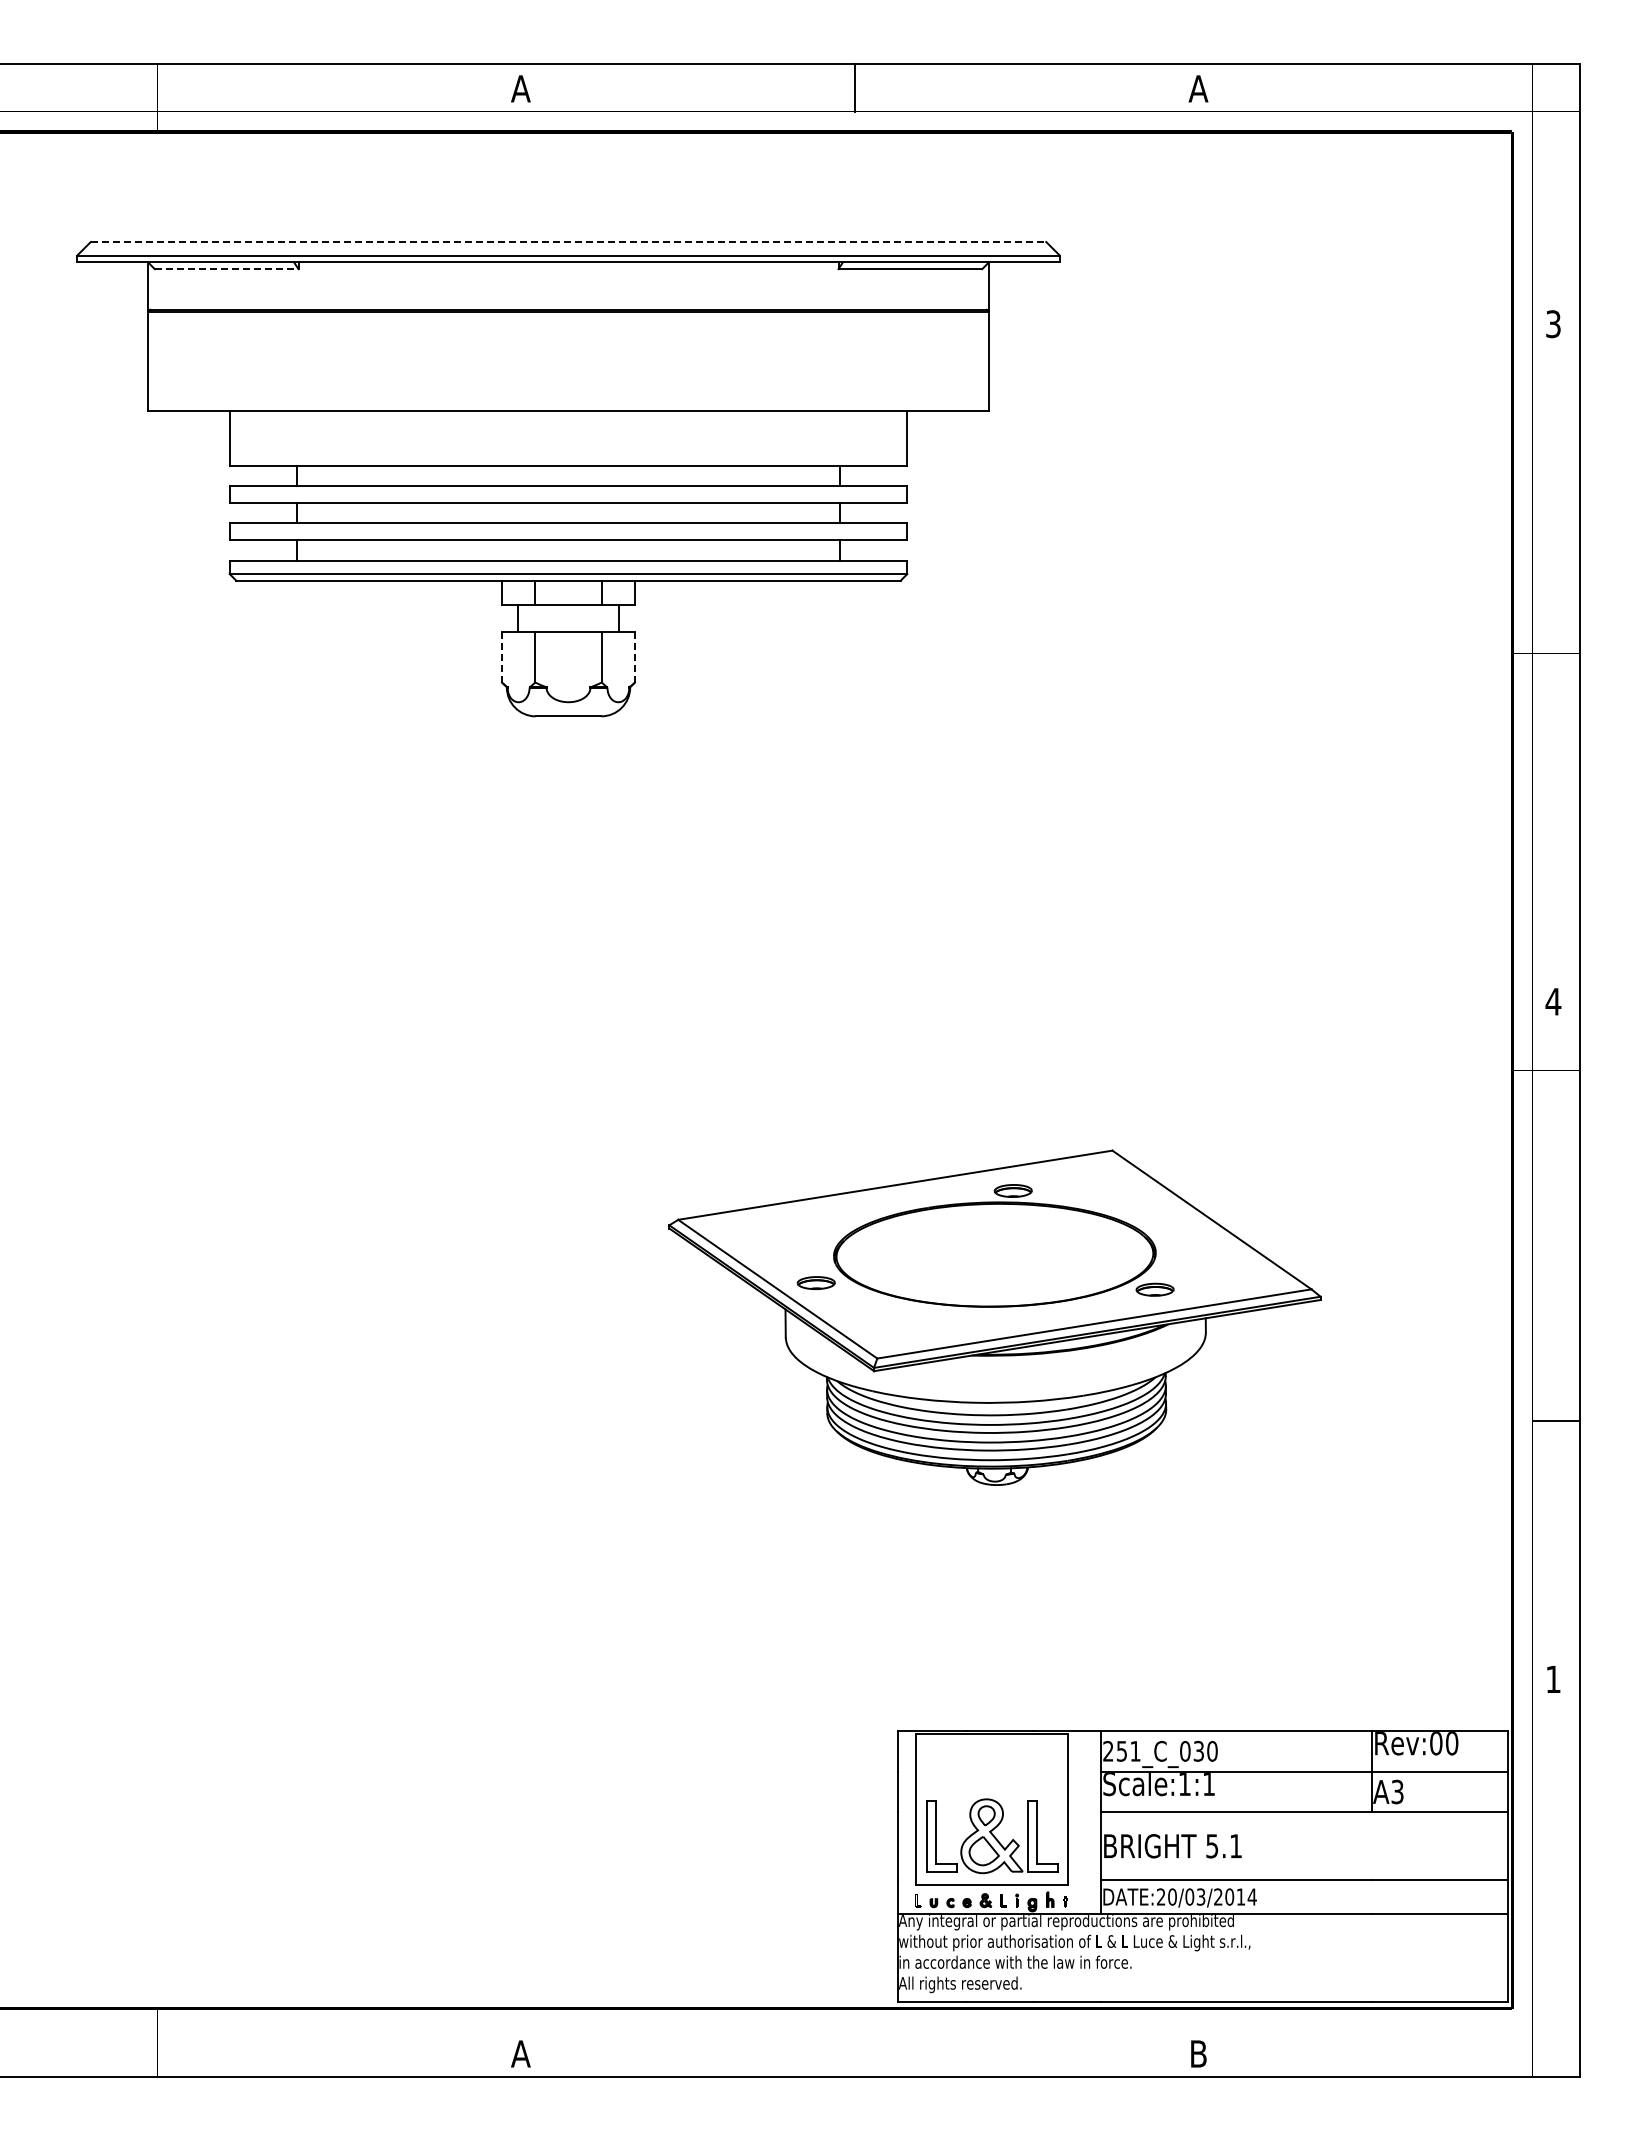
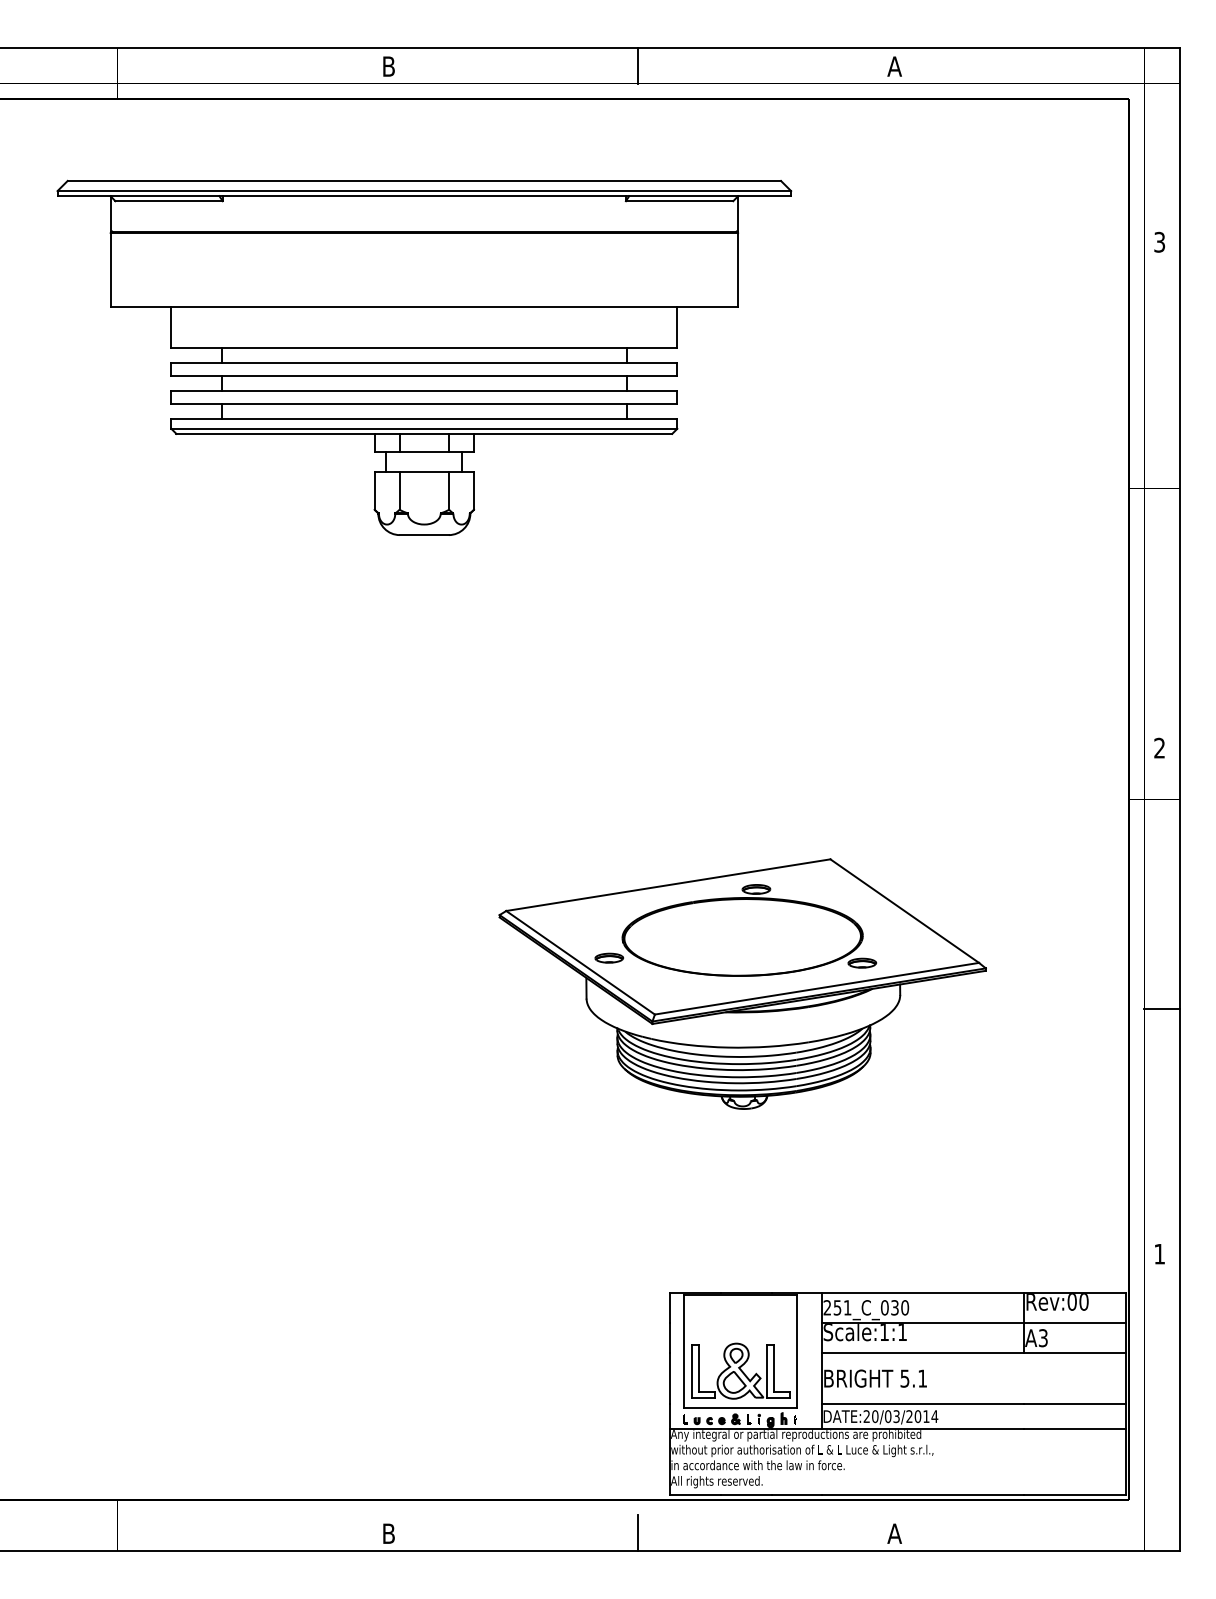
text: (520, 88) -> (388, 66), A -> B
line: (568, 242) -> (424, 181), dashed -> solid
line: (226, 269) -> (168, 201), dashed -> solid
line: (501, 657) -> (374, 491), dashed -> solid
line: (635, 657) -> (474, 491), dashed -> solid
text: (1553, 1001) -> (1159, 747), 4 -> 2
line: (1556, 1420) -> (1161, 1009), moved
line: (855, 2052) -> (638, 1532), added
text: (520, 2053) -> (388, 1533), A -> B
text: (1198, 2053) -> (894, 1533), B -> A

